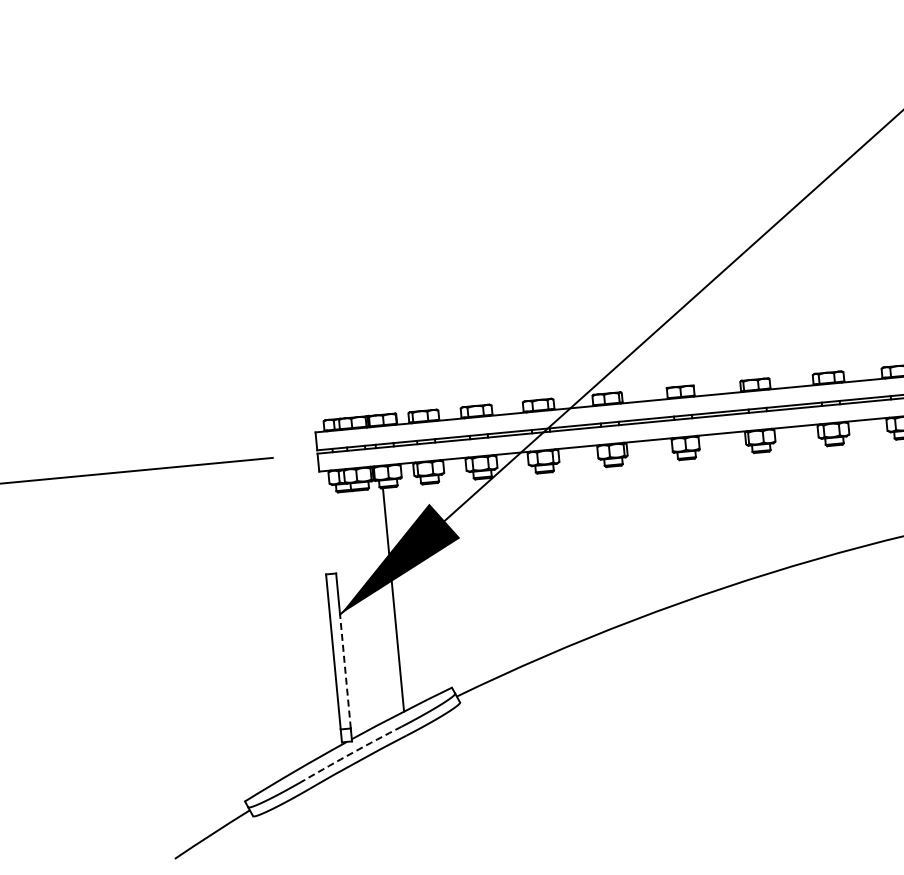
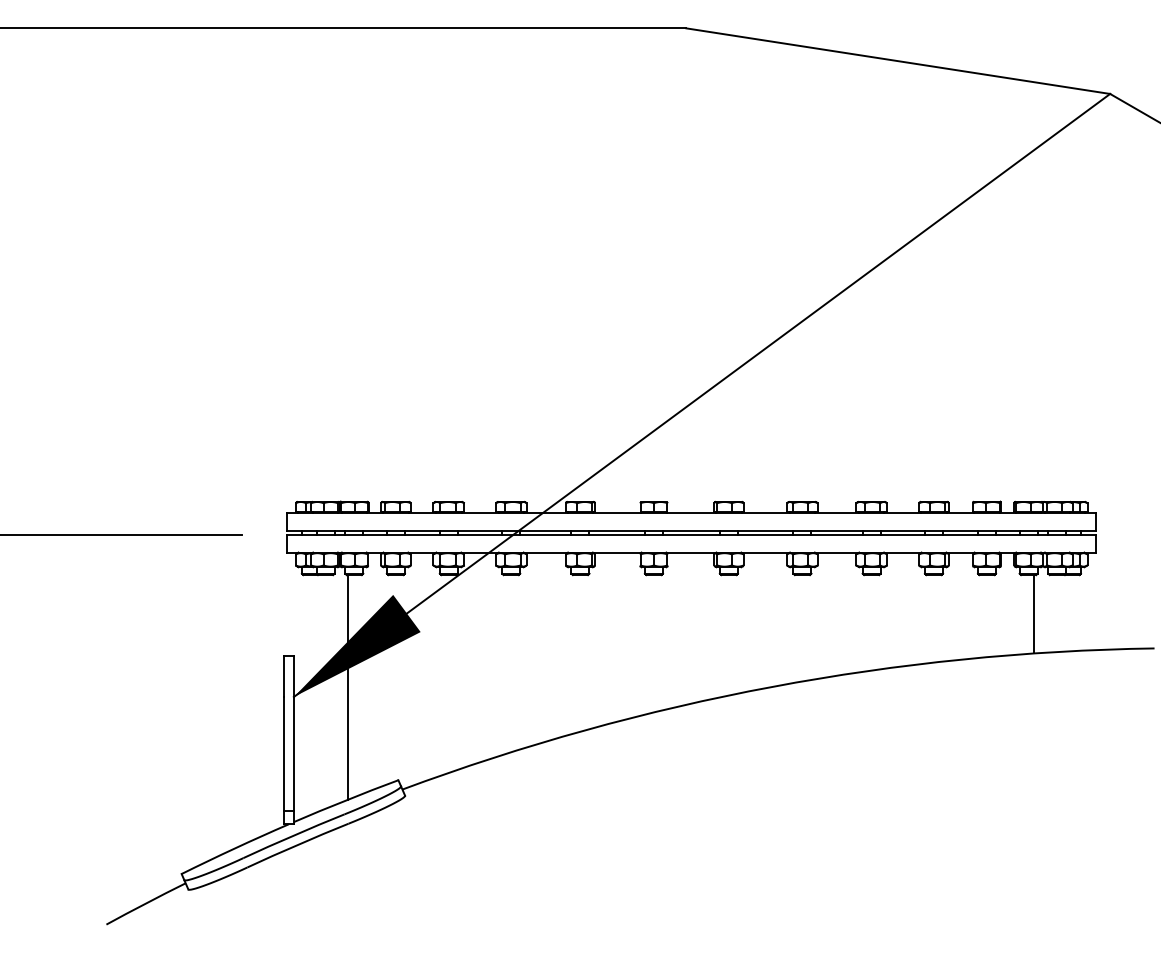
line: (344, 670) -> (293, 753), dashed -> solid
arc: (352, 752) -> (293, 835), dashed -> solid

